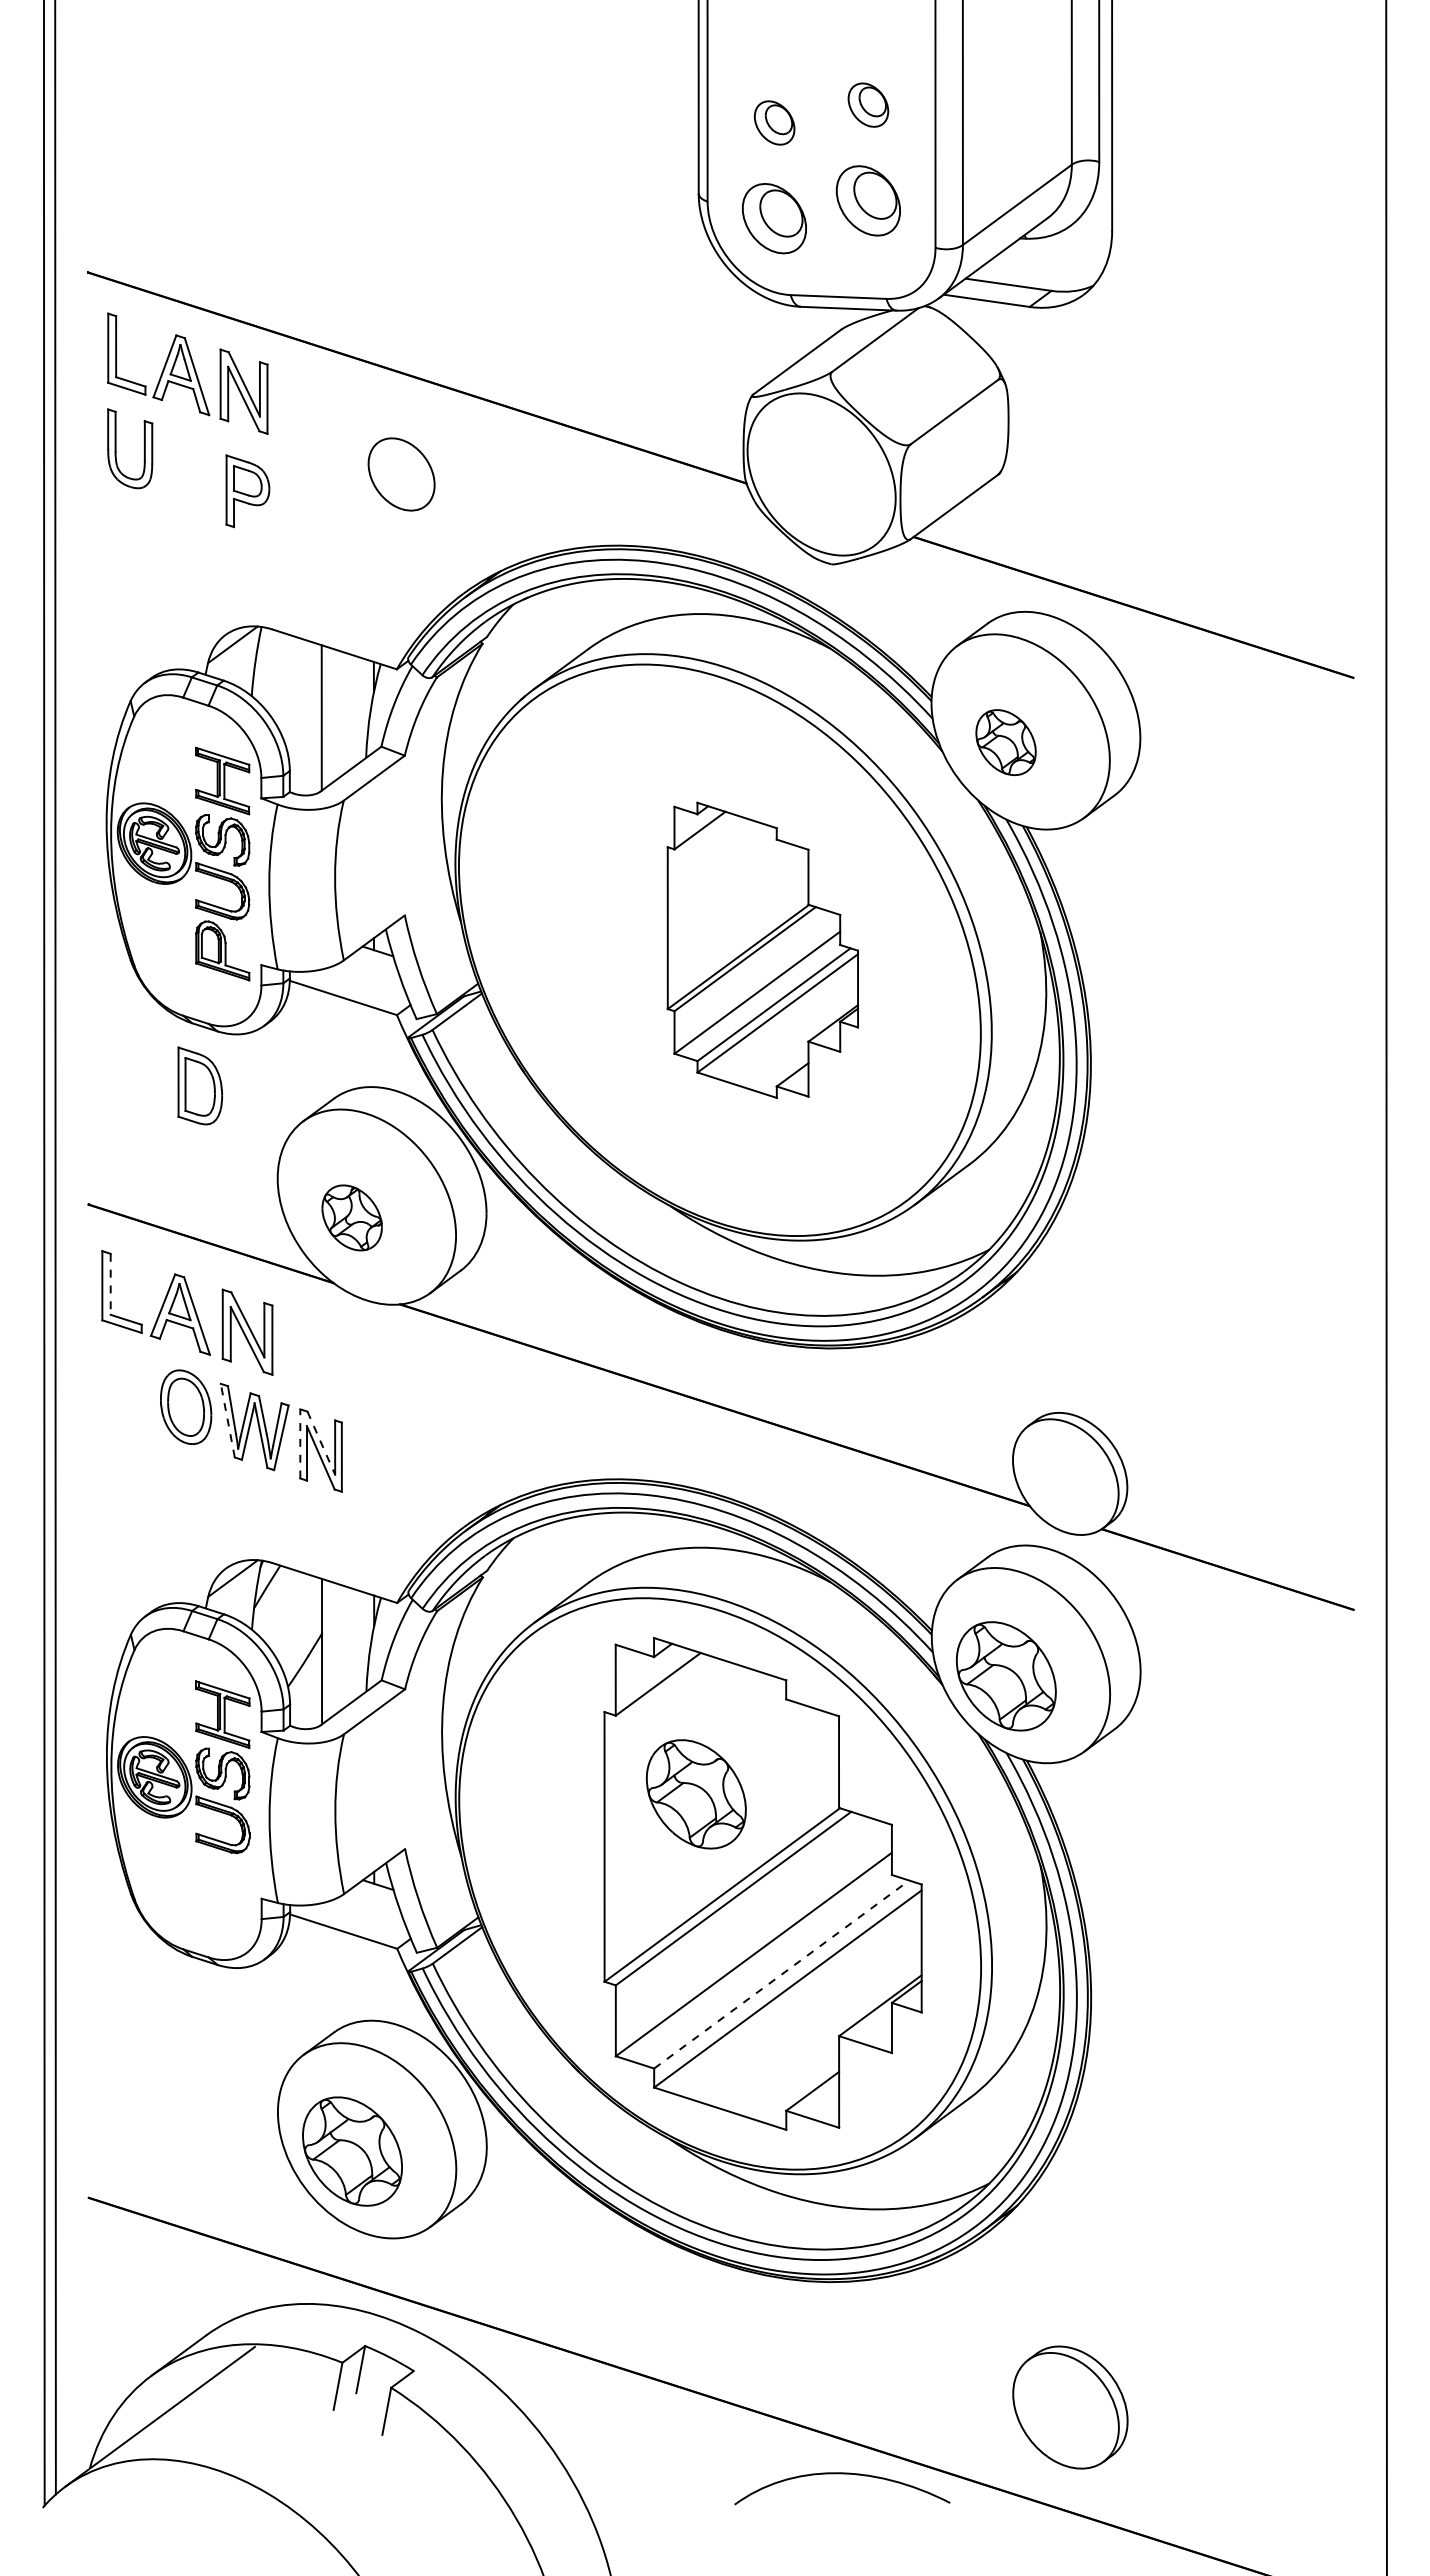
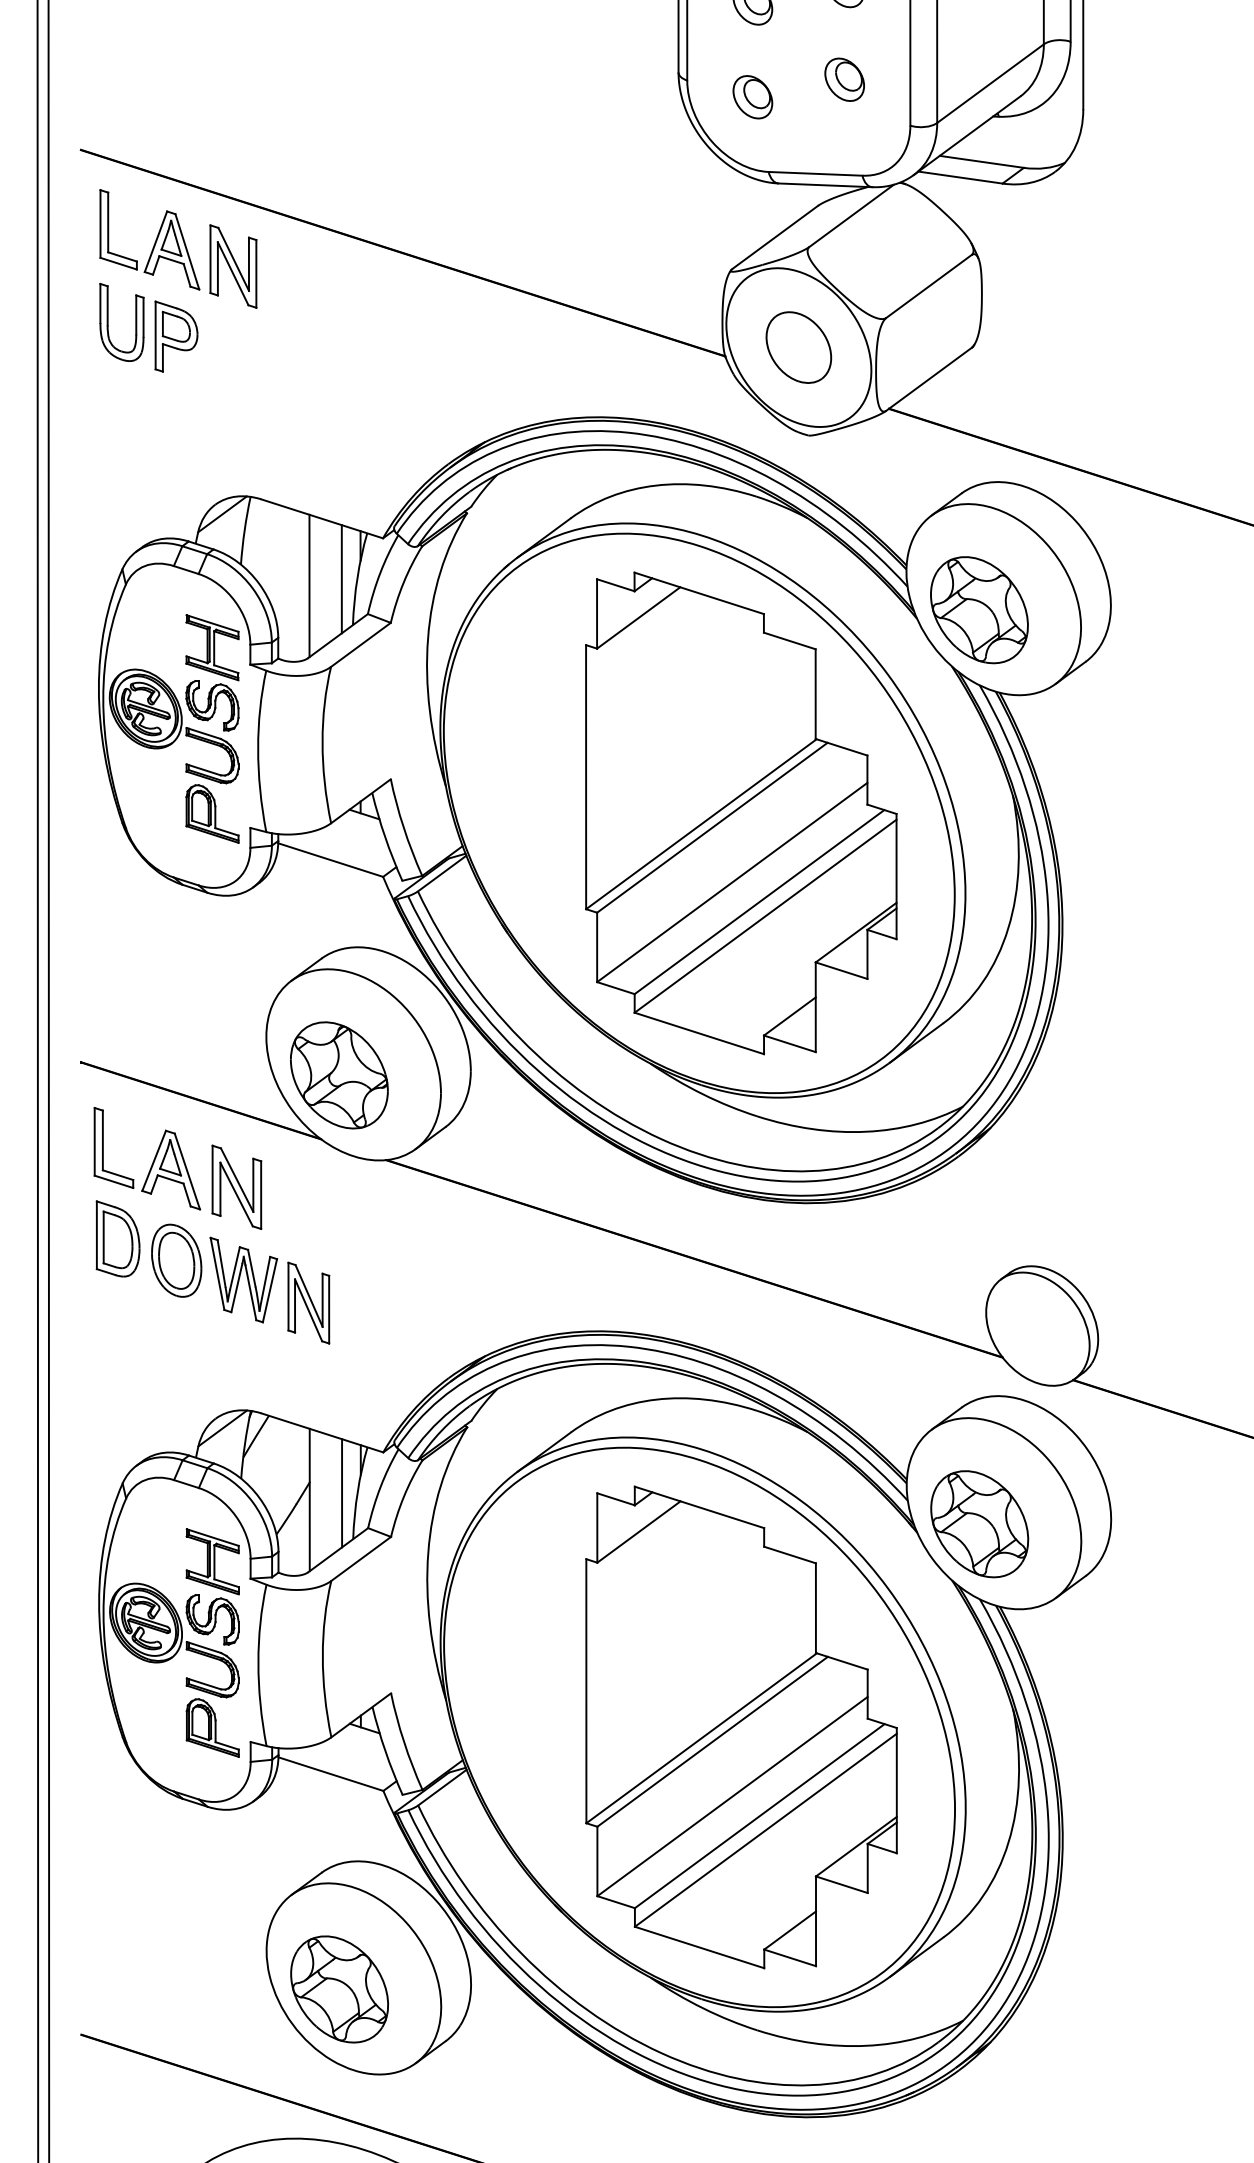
part: (868, 200) -> (844, 79), size x0.62
part: (774, 218) -> (752, 96), size x0.62
part: (401, 474) -> (798, 347), moved
part: (247, 491) -> (176, 336), moved
line: (354, 710) -> (341, 578), added
part: (1005, 742) -> (978, 609), size x1.67
part: (762, 950) -> (740, 813), size x1.67
part: (199, 1085) -> (117, 1238), moved
part: (351, 1217) -> (338, 1075), size x1.67
line: (110, 1284) -> (102, 1140), dashed -> solid
line: (227, 1420) -> (217, 1273), dashed -> solid
line: (300, 1443) -> (288, 1296), dashed -> solid
line: (321, 1443) -> (309, 1296), dashed -> solid
line: (355, 1644) -> (342, 1493), added
part: (696, 1794) -> (676, 1639), removed
part: (222, 1884) -> (212, 1728), added
line: (782, 1974) -> (760, 1816), dashed -> solid

